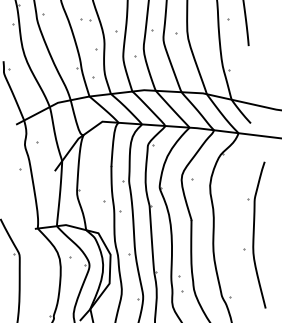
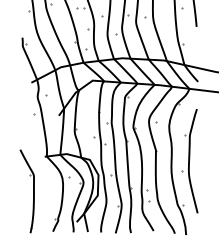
part: (254, 235) -> (189, 161), moved

